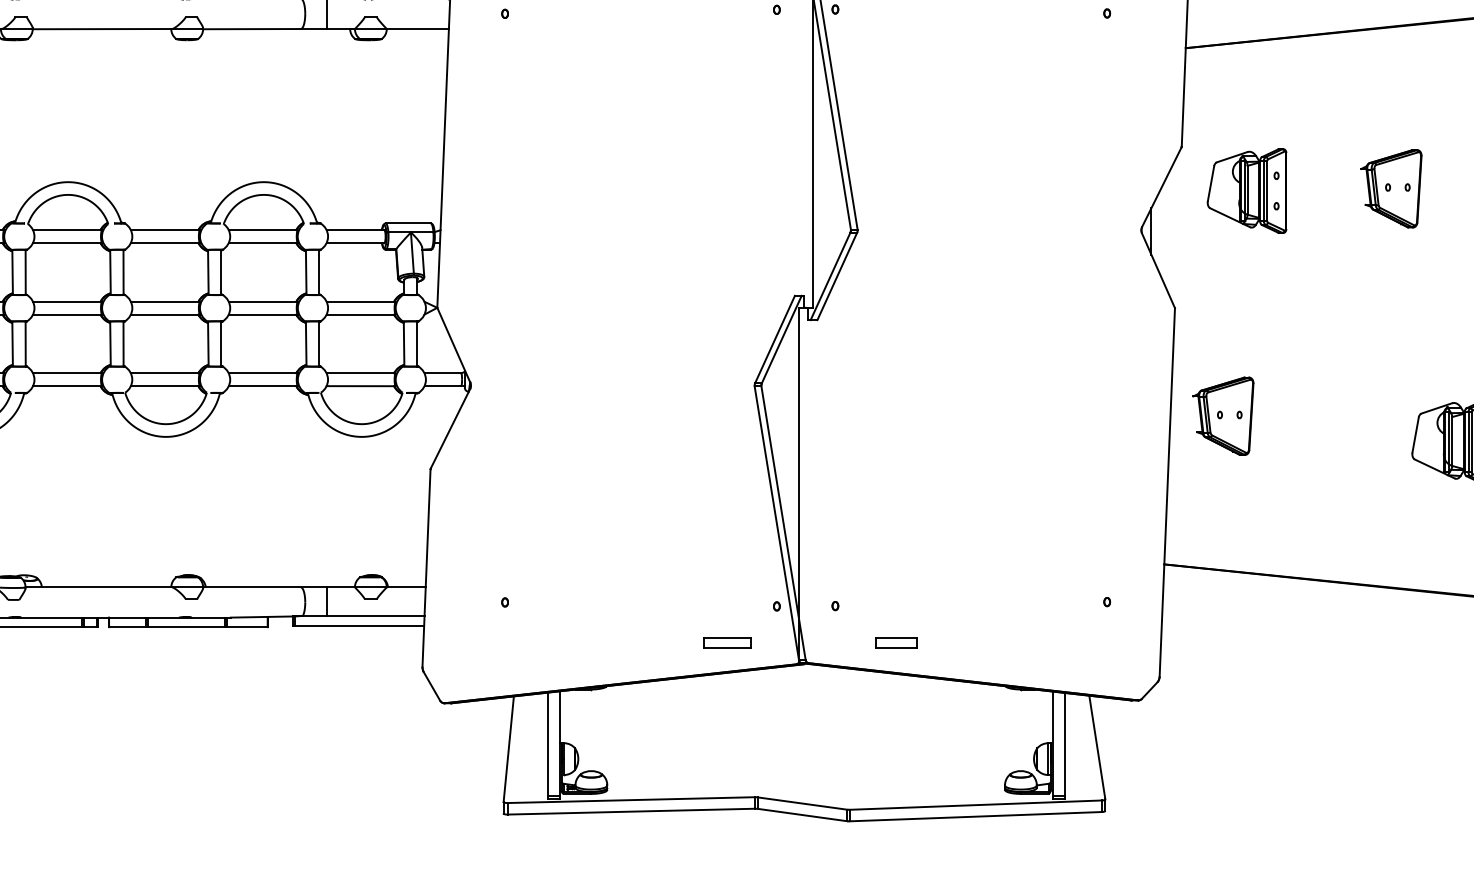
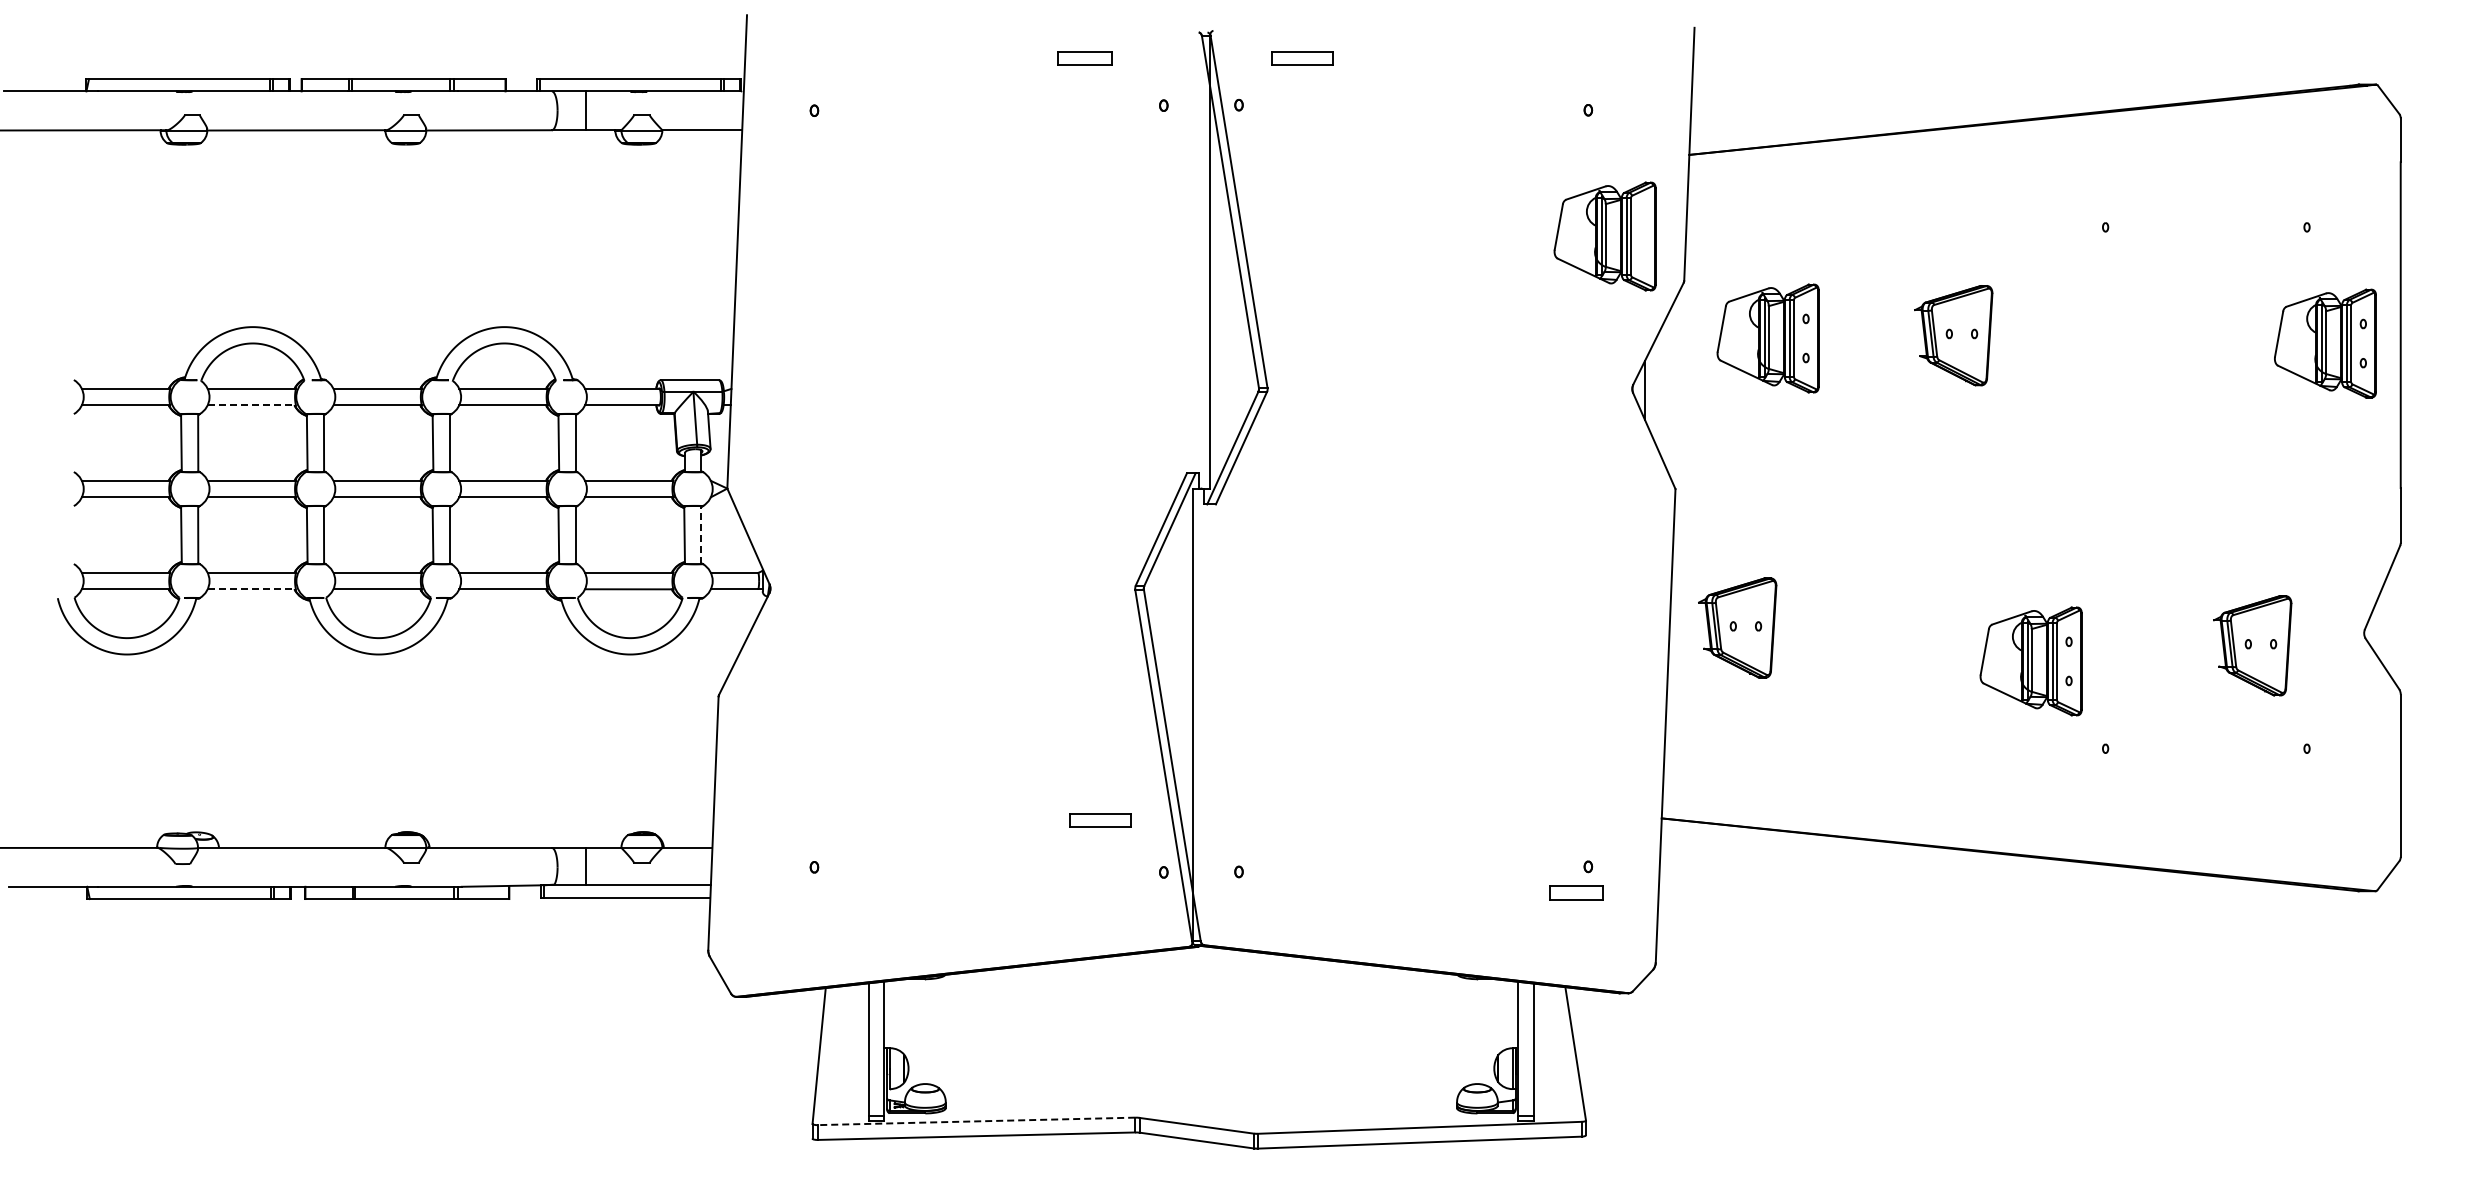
part: (1119, 111) -> (1604, 236), added
line: (67, 243) -> (252, 405), solid -> dashed
line: (417, 344) -> (701, 535), solid -> dashed
line: (67, 386) -> (252, 589), solid -> dashed
part: (896, 642) -> (1576, 892), moved
part: (727, 643) -> (1100, 820), moved
line: (631, 800) -> (976, 1121), solid -> dashed

